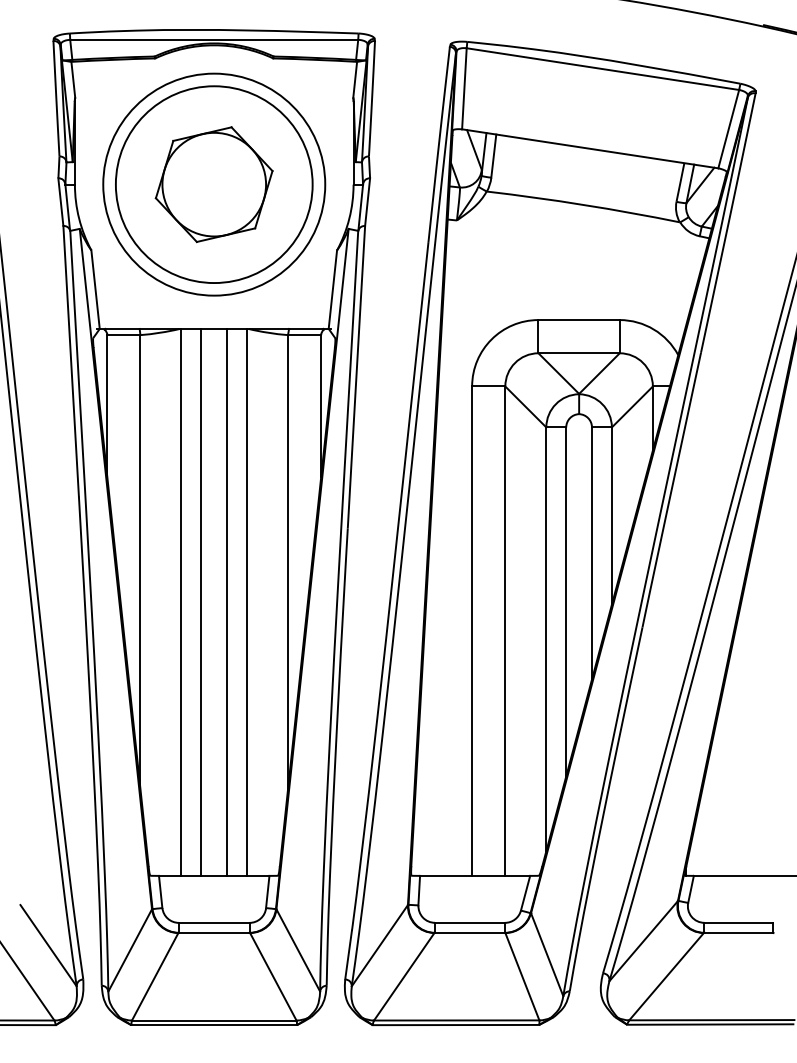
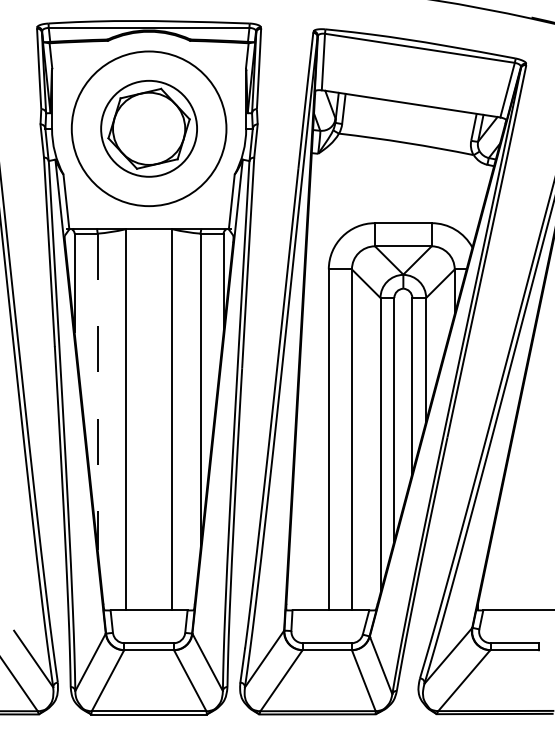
circle: (213, 184) -> (148, 128), size x0.7
line: (140, 563) -> (97, 392), solid -> dashed
line: (201, 601) -> (140, 419), removed
line: (227, 601) -> (158, 419), removed

